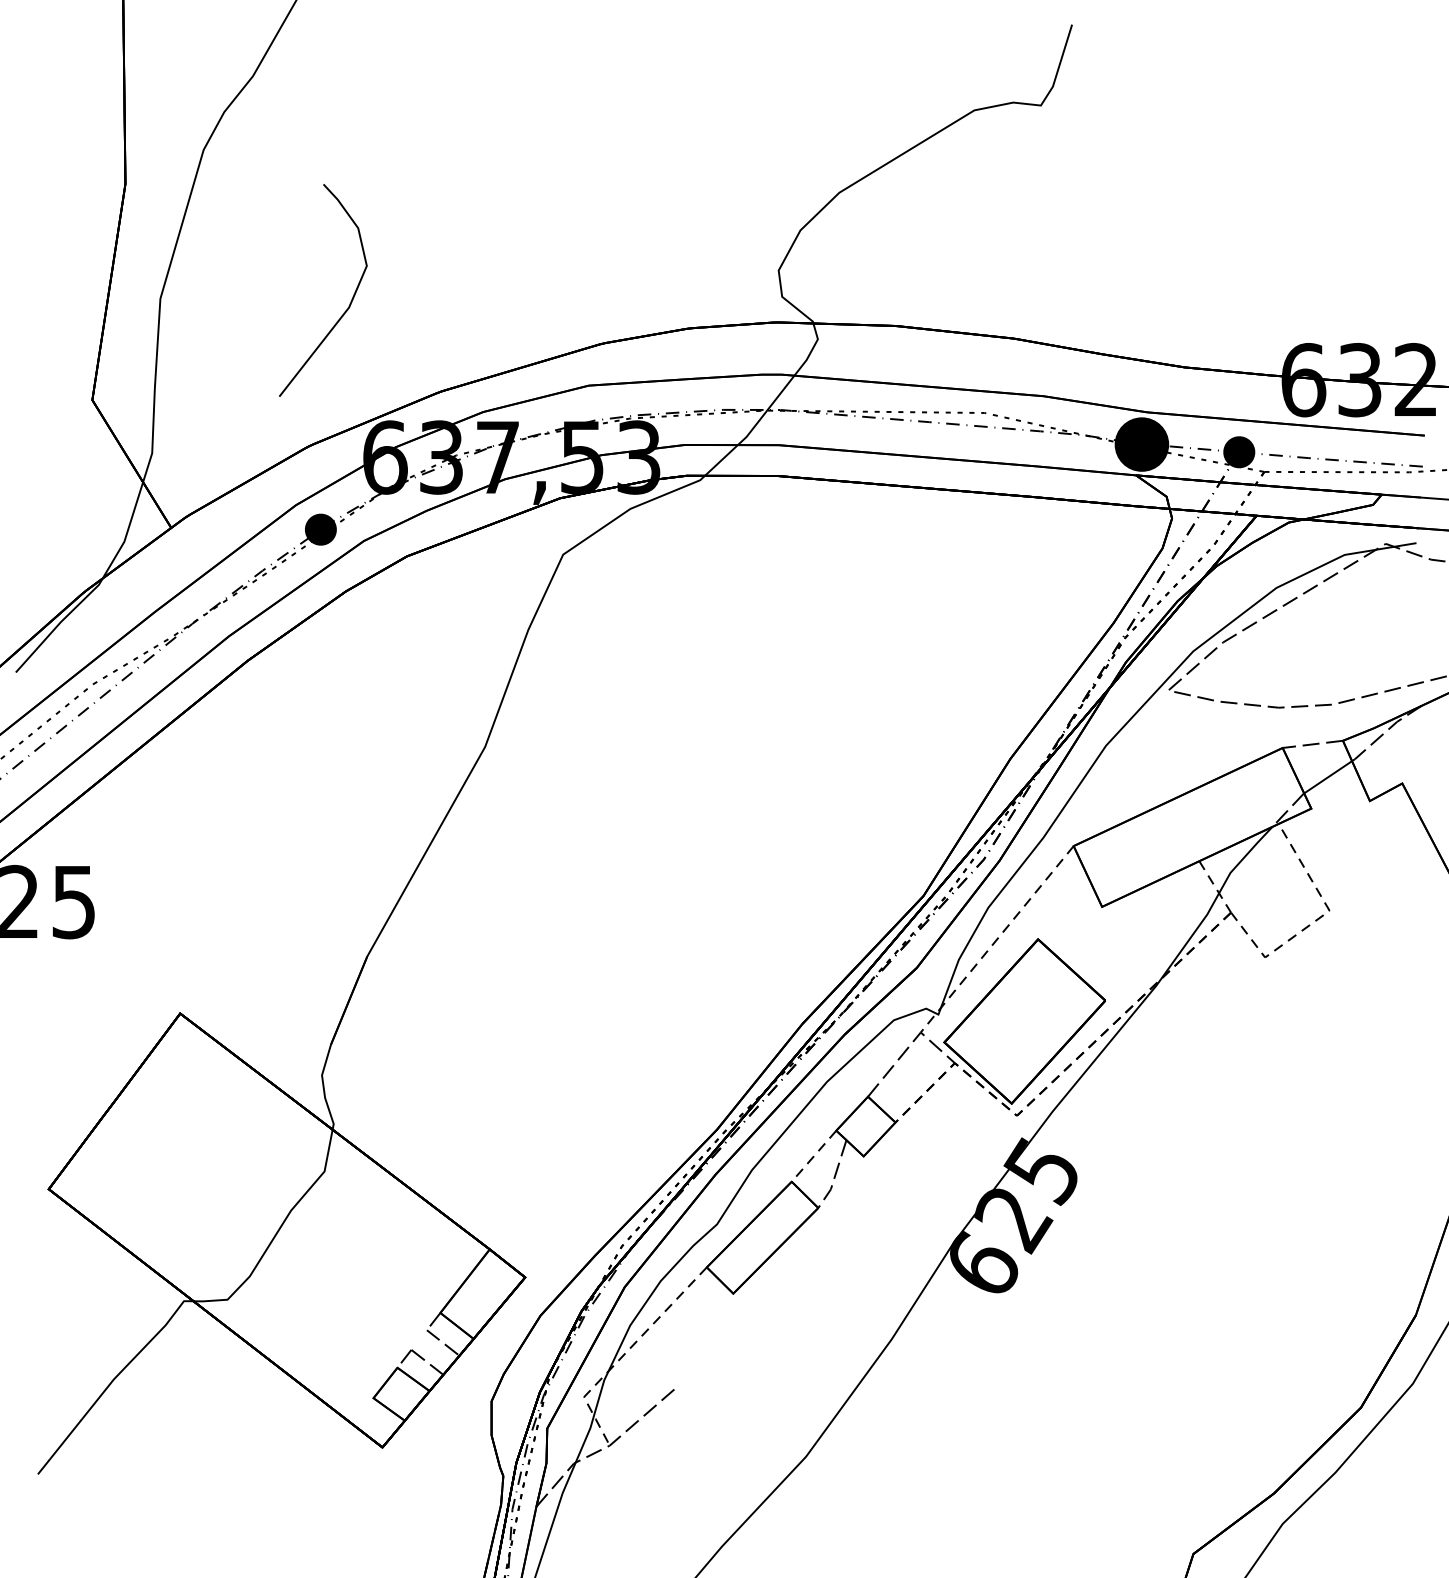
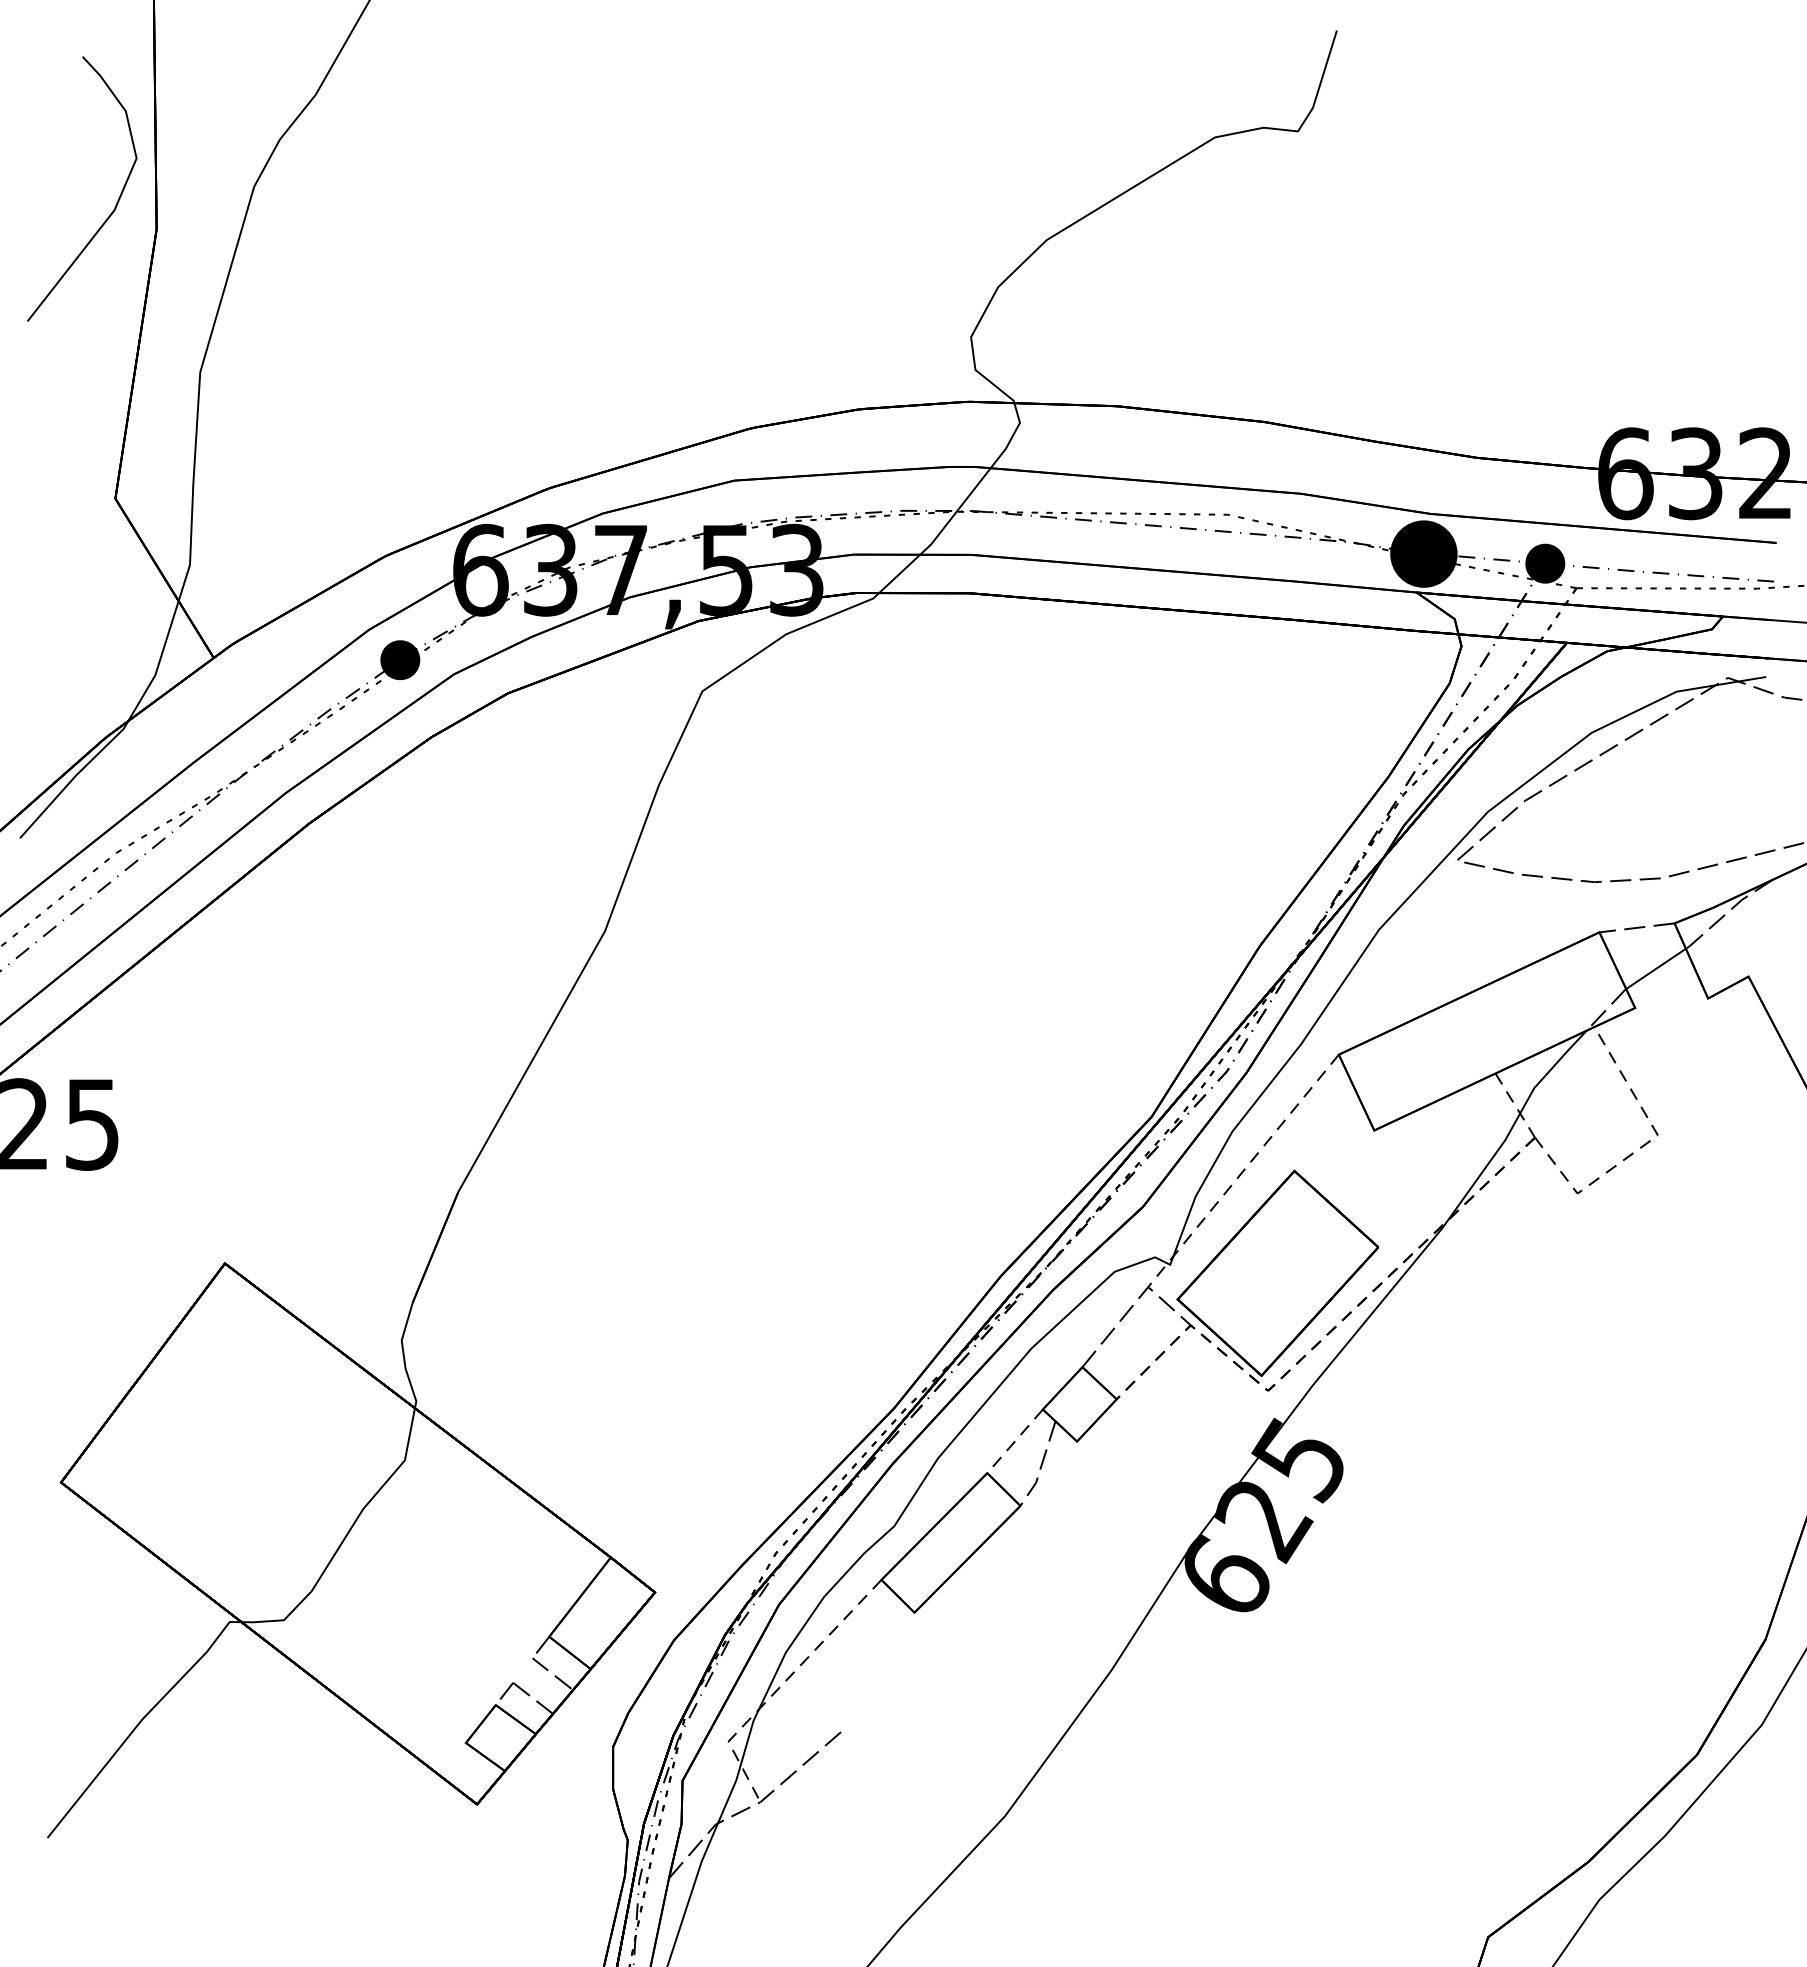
curve: (350, 301) -> (116, 202), moved

